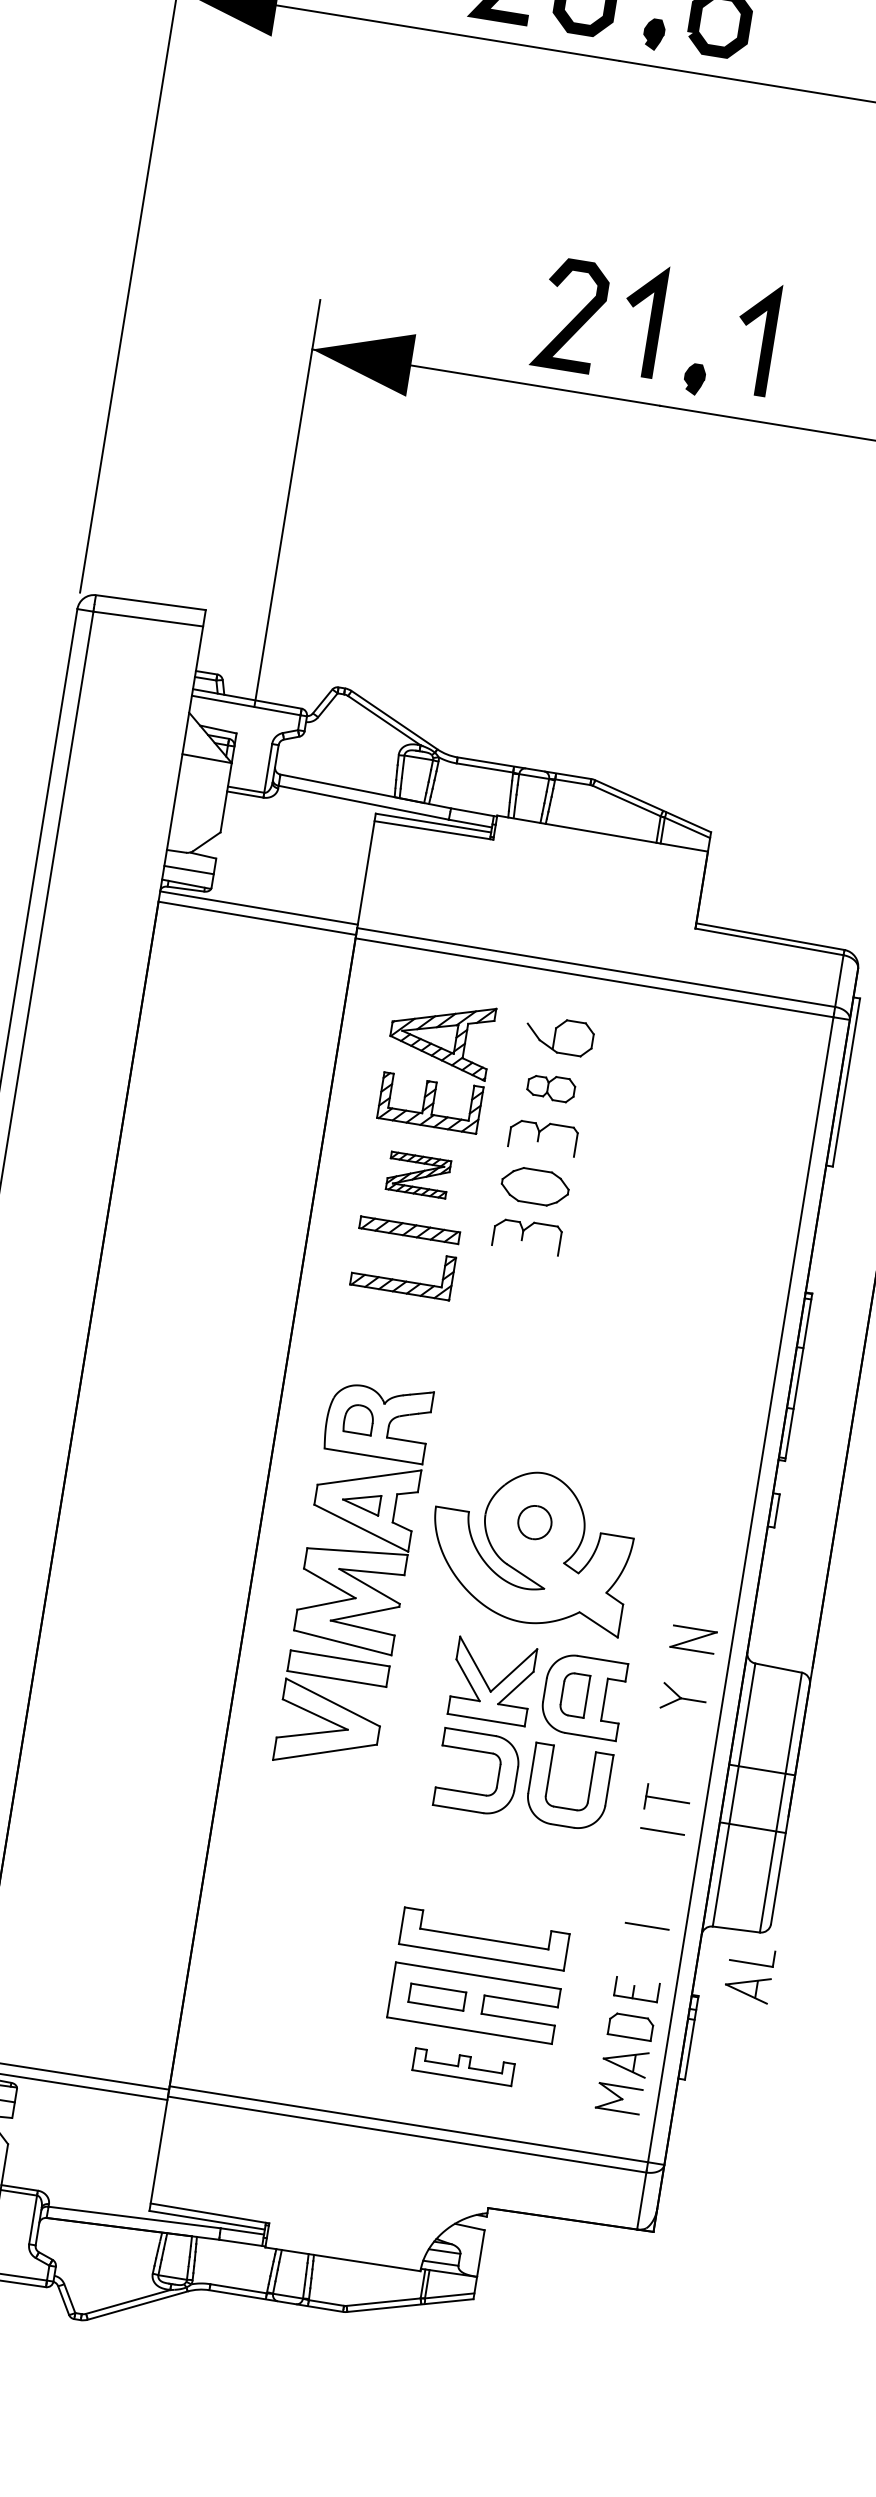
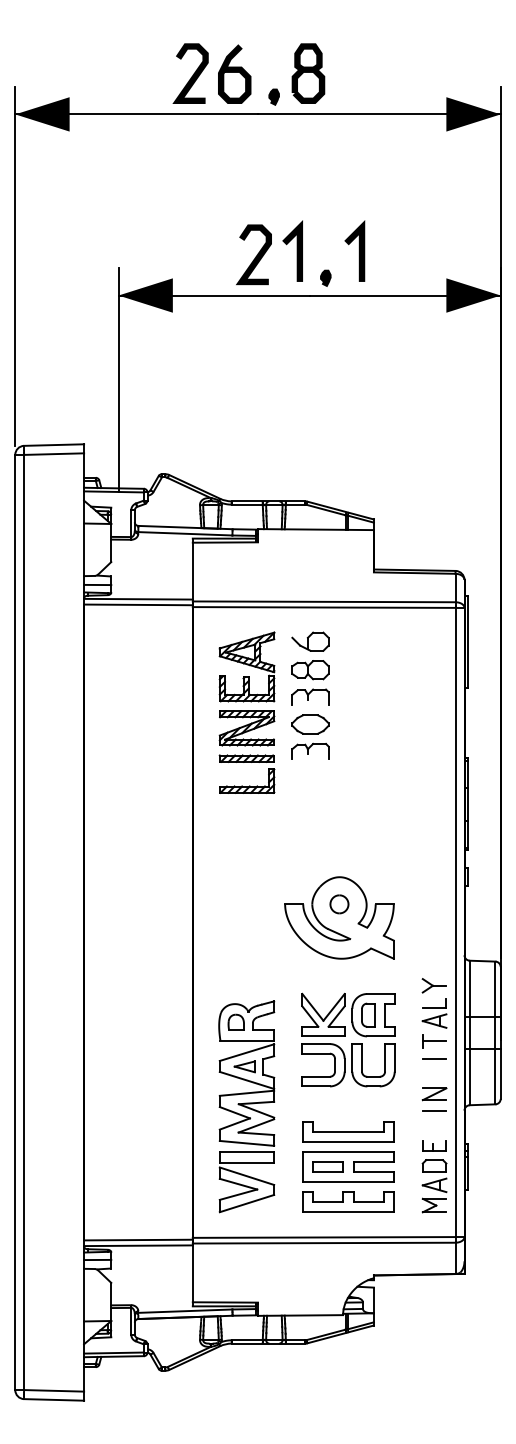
part: (551, 1088) -> (310, 670), size x1.43
part: (417, 1175) -> (246, 728), size x1.67
part: (352, 1575) -> (246, 1106), moved
part: (693, 1640) -> (434, 1094), moved
part: (530, 1733) -> (348, 1039), moved
part: (749, 1974) -> (434, 1013), moved
part: (463, 2065) -> (348, 1201), size x1.67

